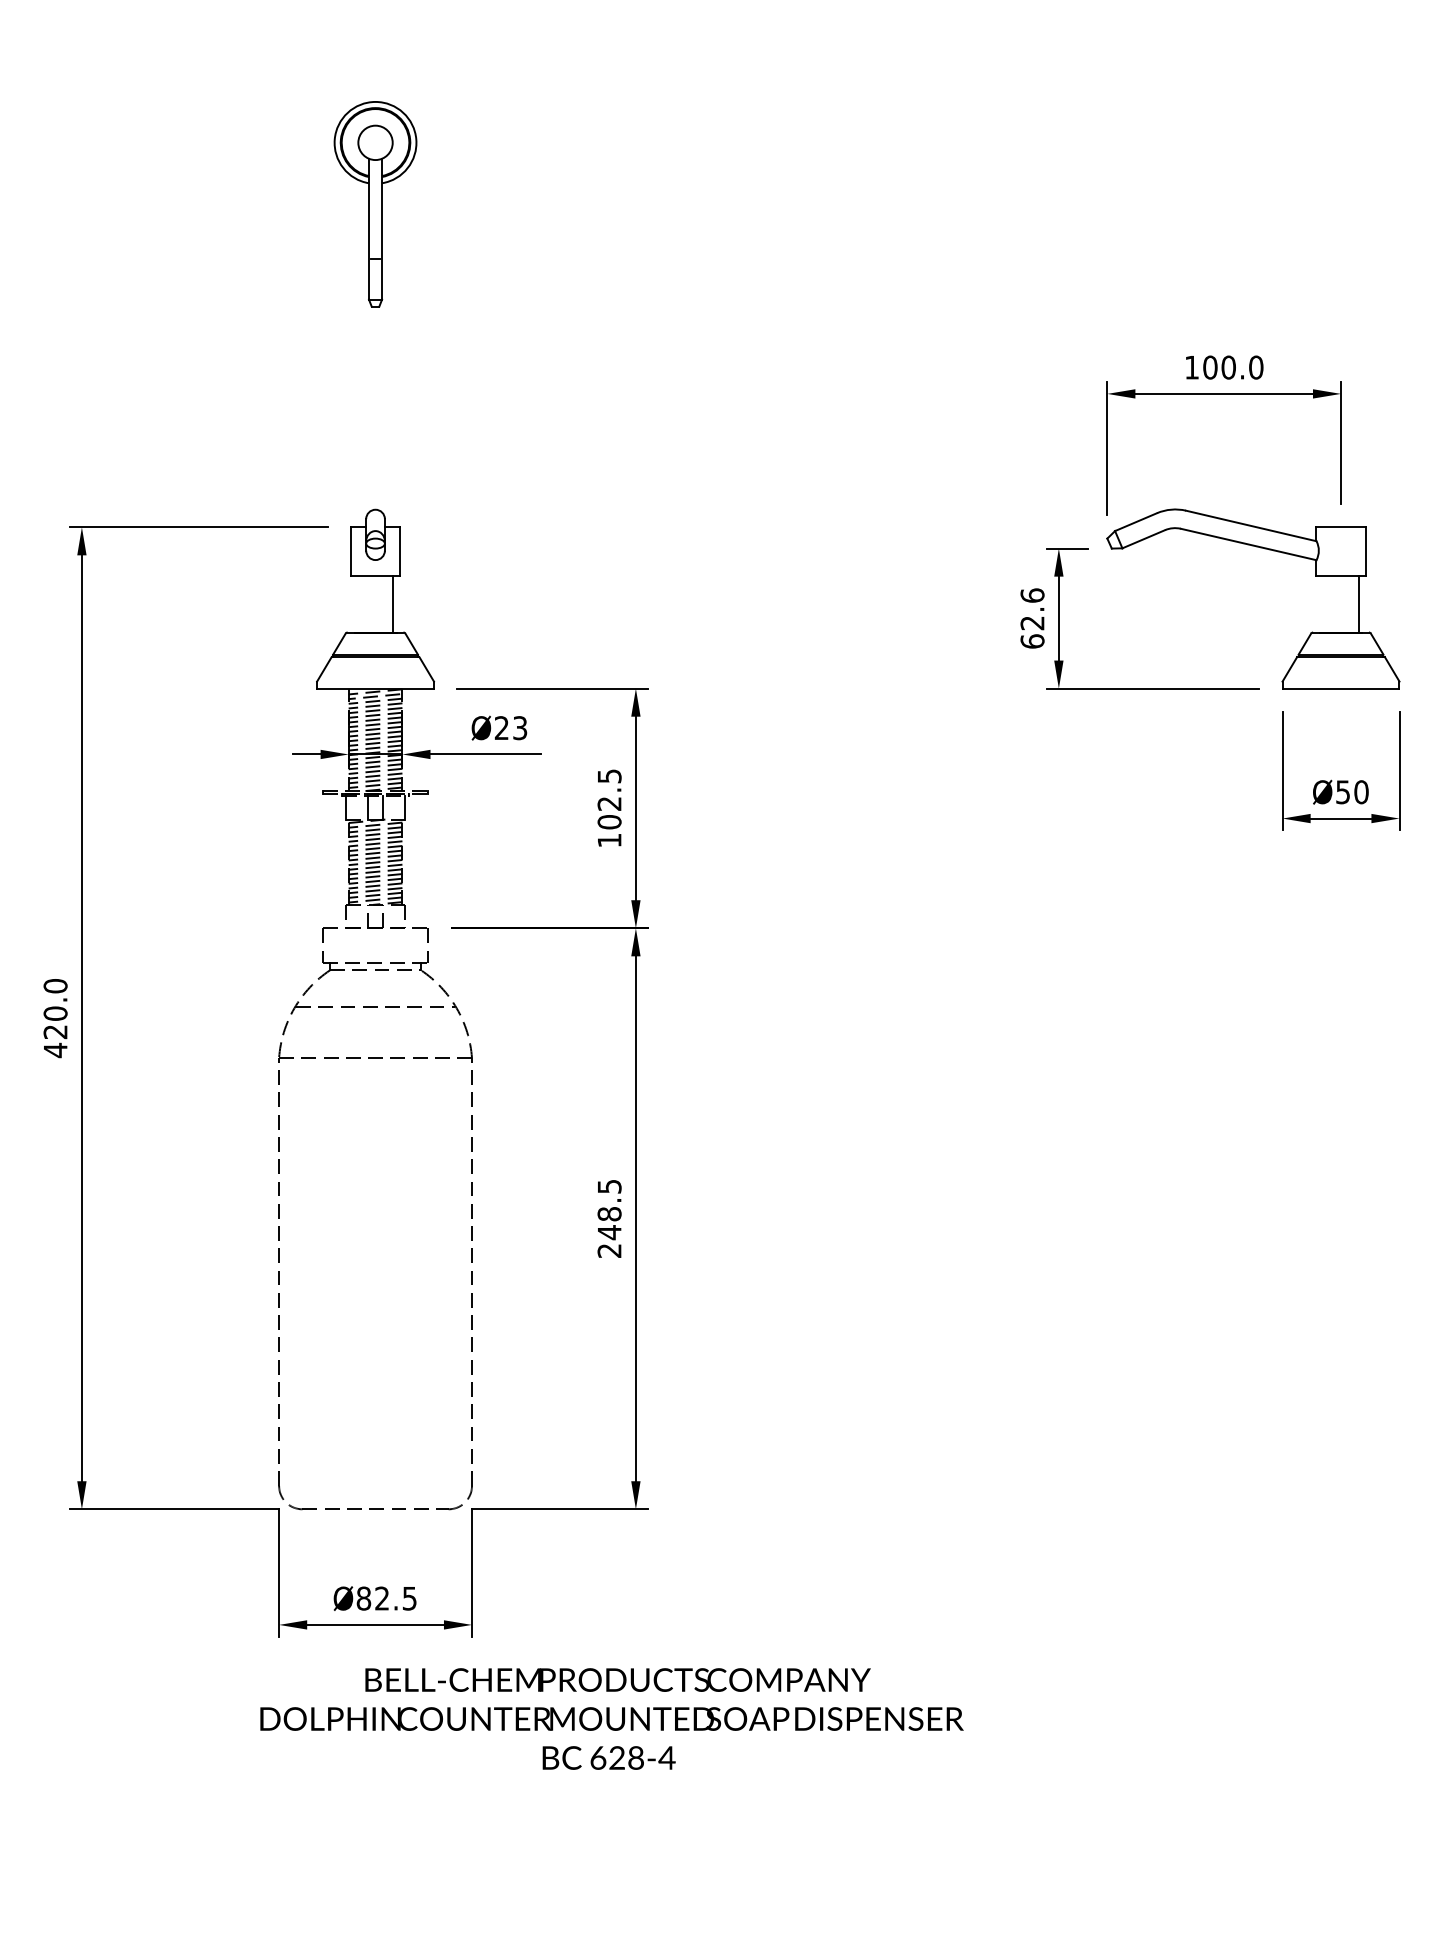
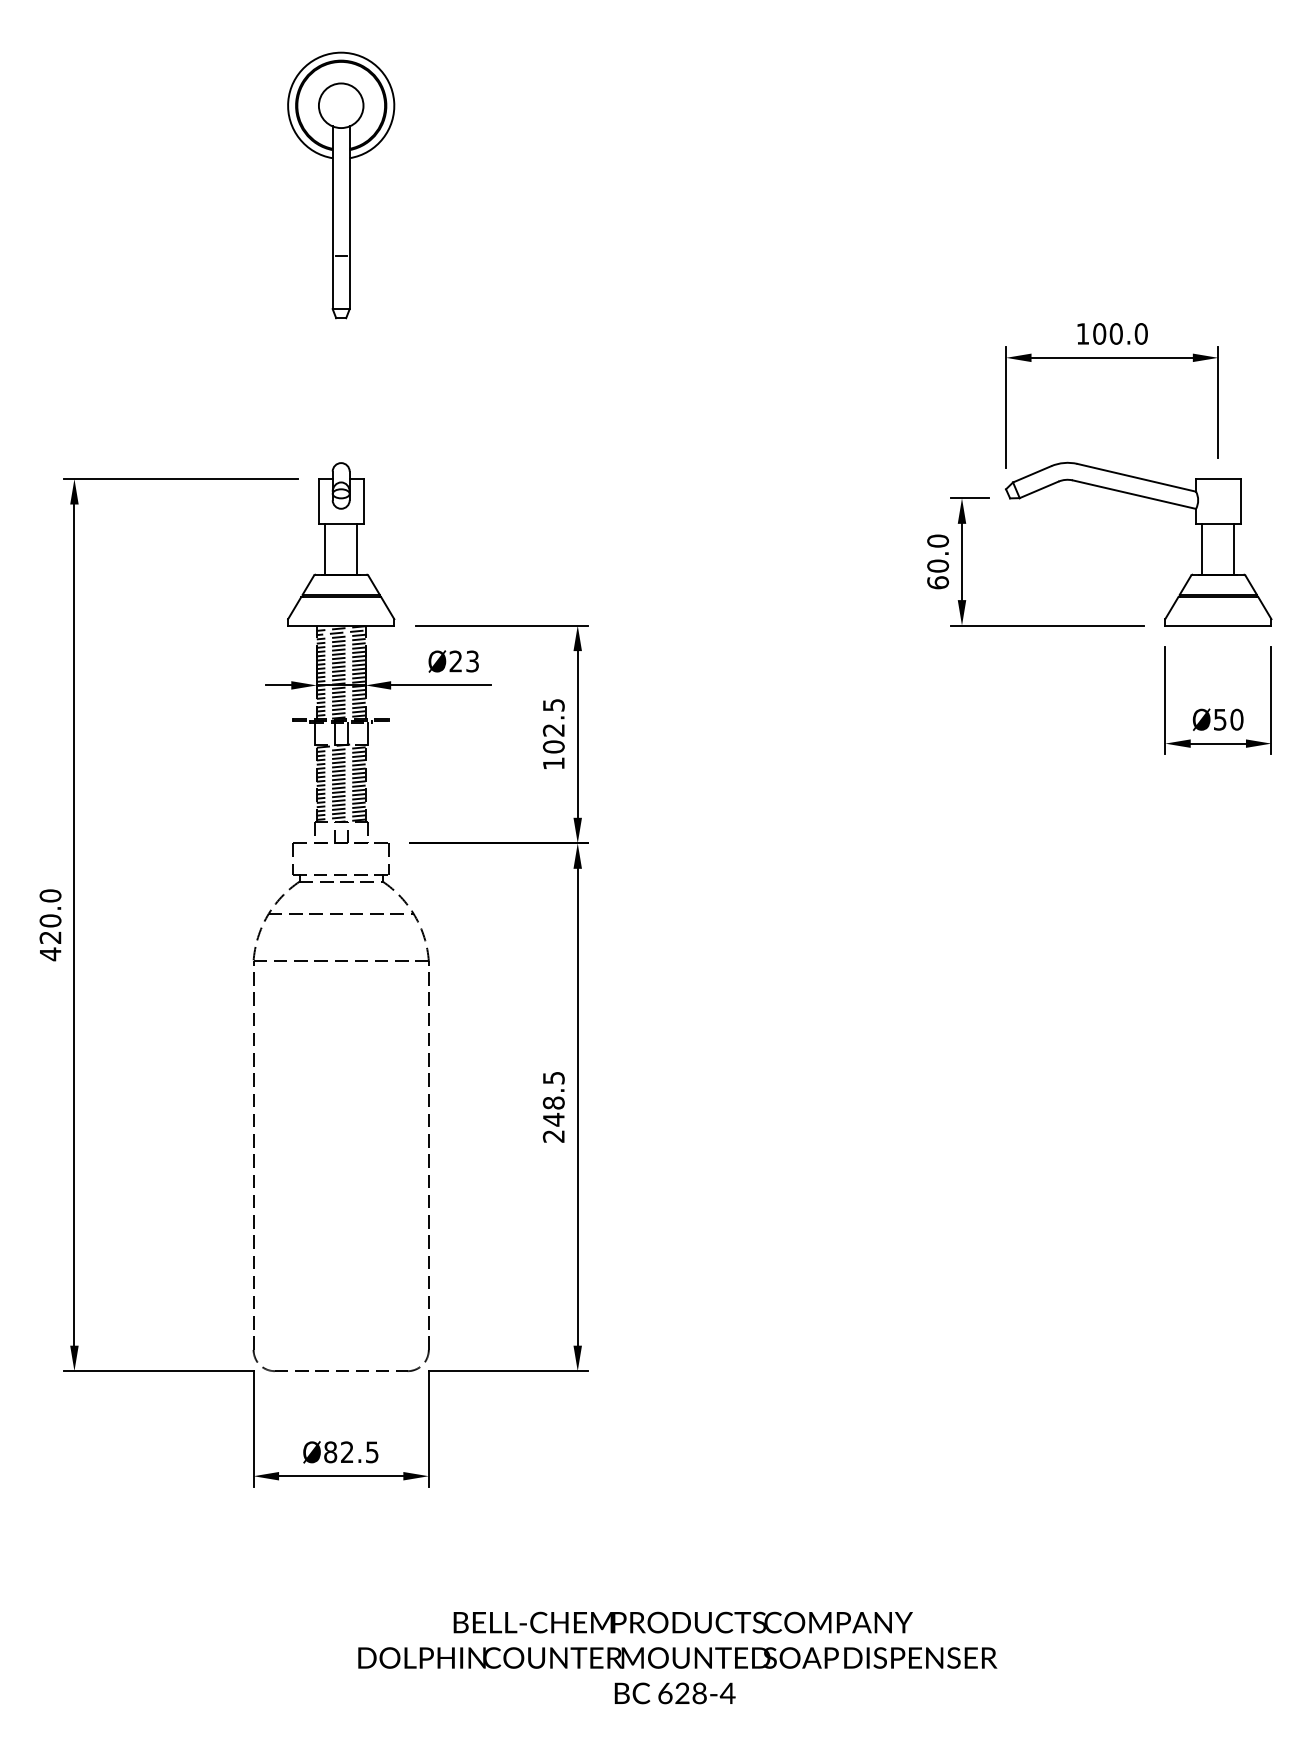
part: (375, 204) -> (341, 185), size x1.43
line: (358, 604) -> (325, 549), added
line: (1323, 604) -> (1202, 549), added
text: (1032, 609) -> (938, 553), 62.6 -> 60.0
text: (611, 1718) -> (677, 1657), moved

